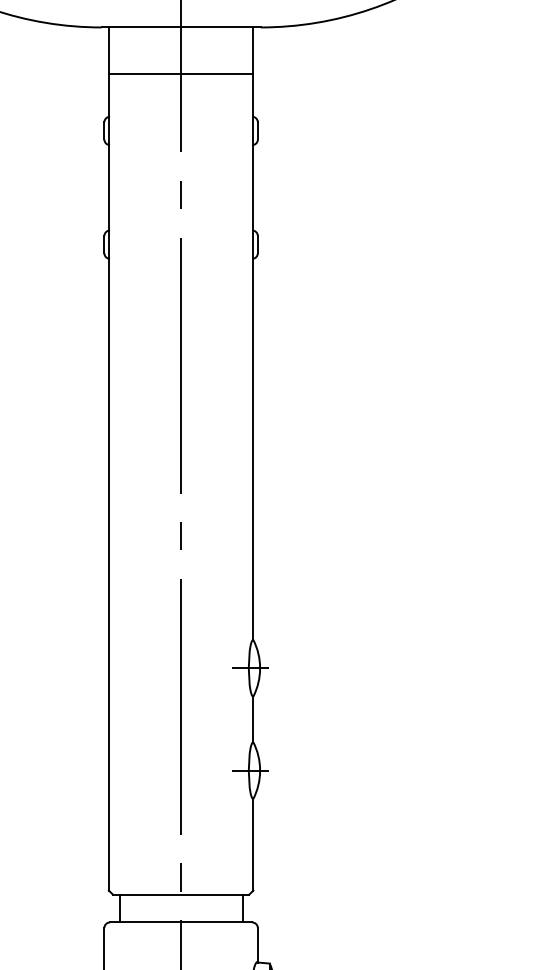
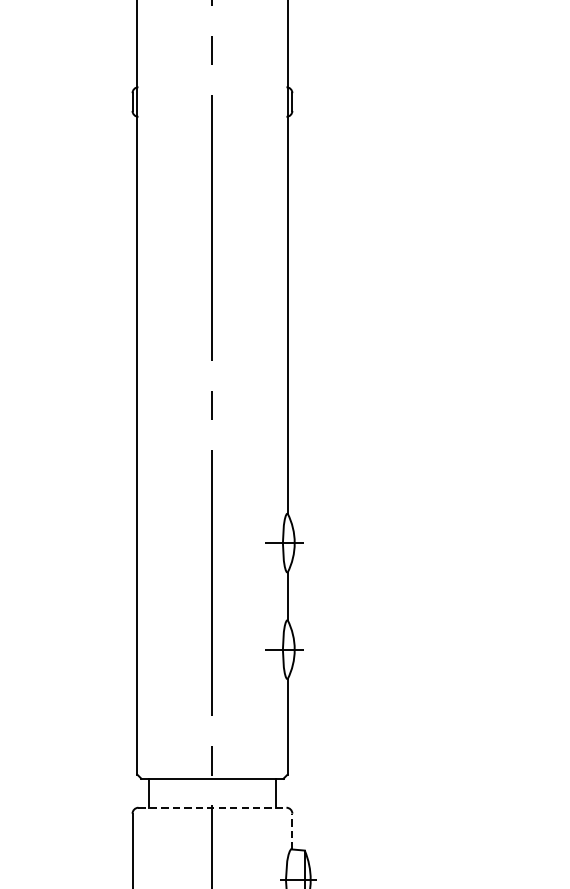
line: (181, 922) -> (212, 807), solid -> dashed
line: (257, 944) -> (291, 830), solid -> dashed

